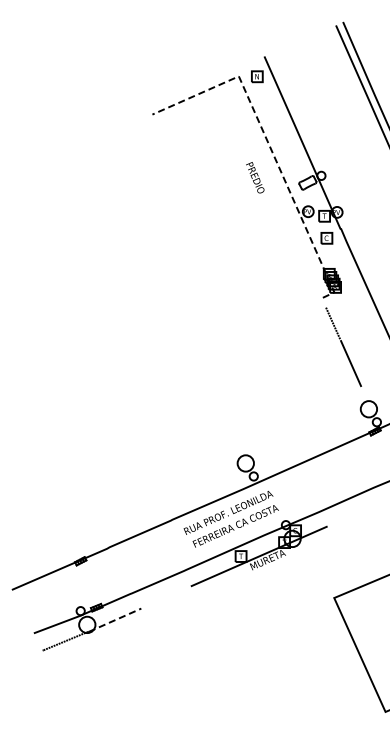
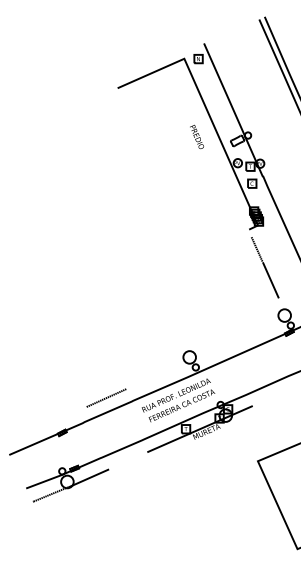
line: (269, 146) -> (207, 112), dashed -> solid
line: (137, 516) -> (106, 398), added
line: (115, 620) -> (89, 478), dashed -> solid

